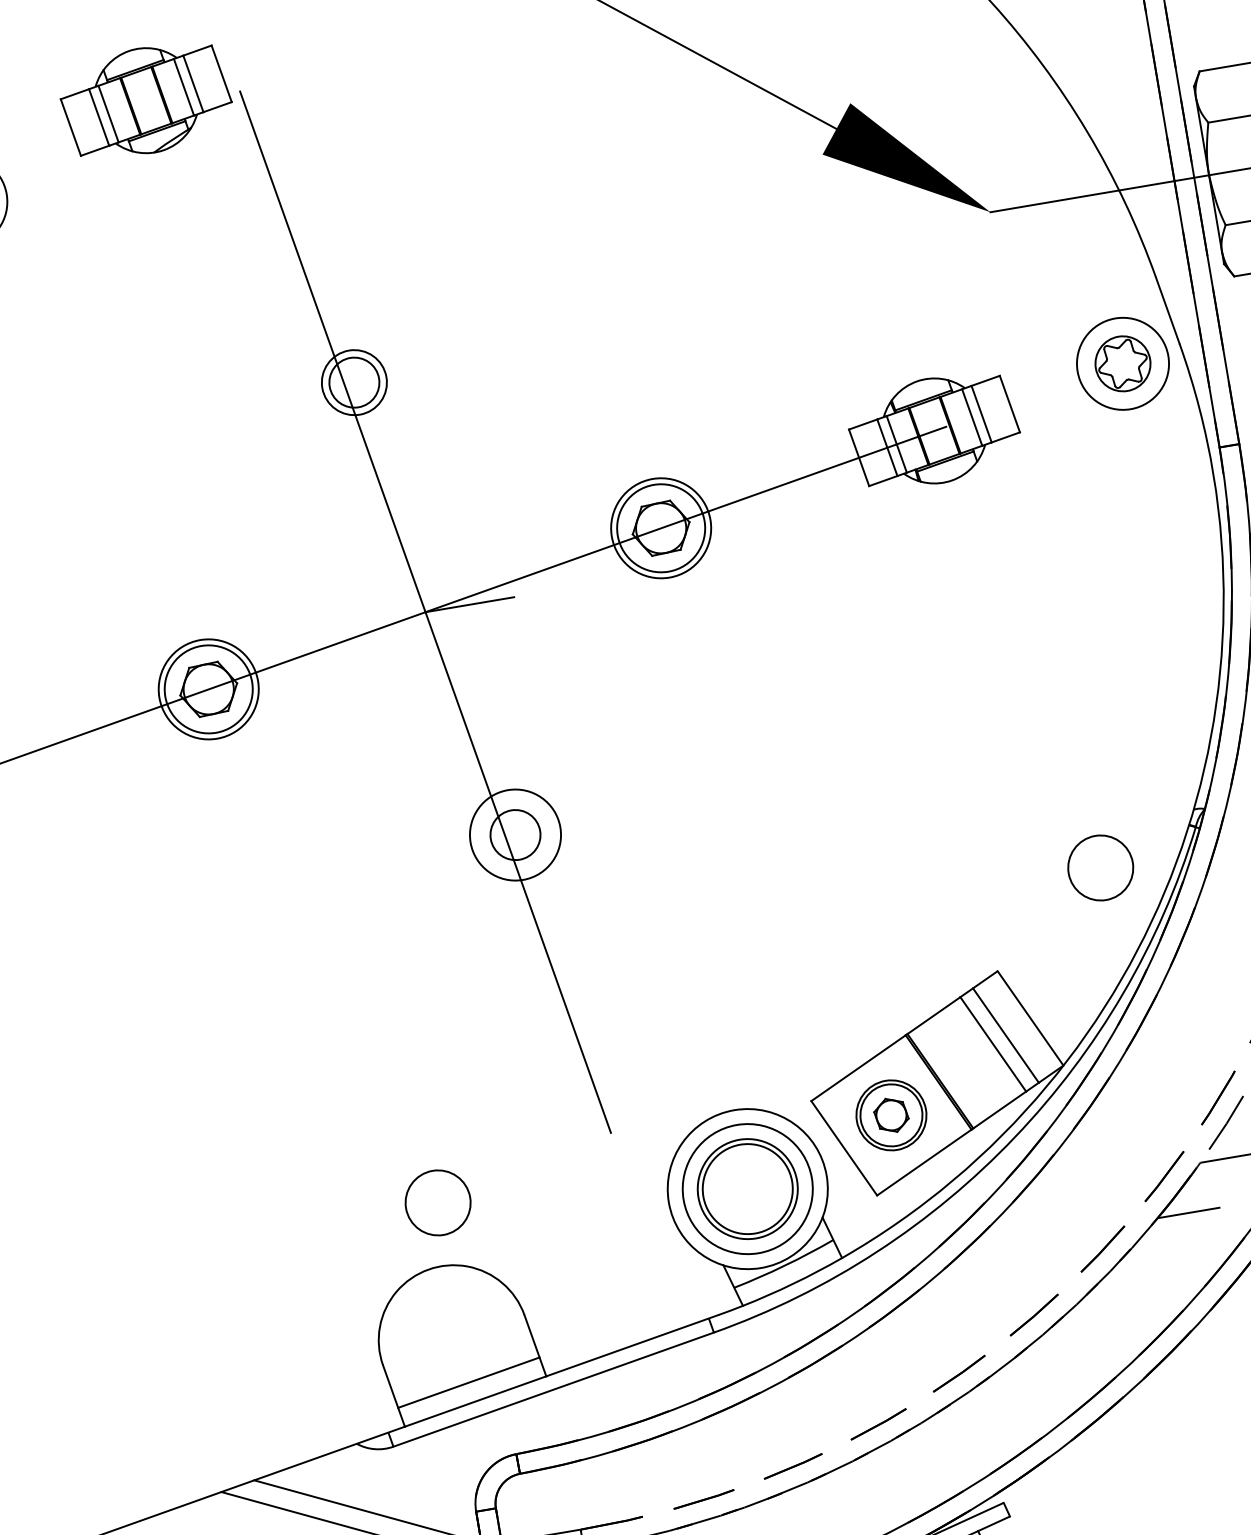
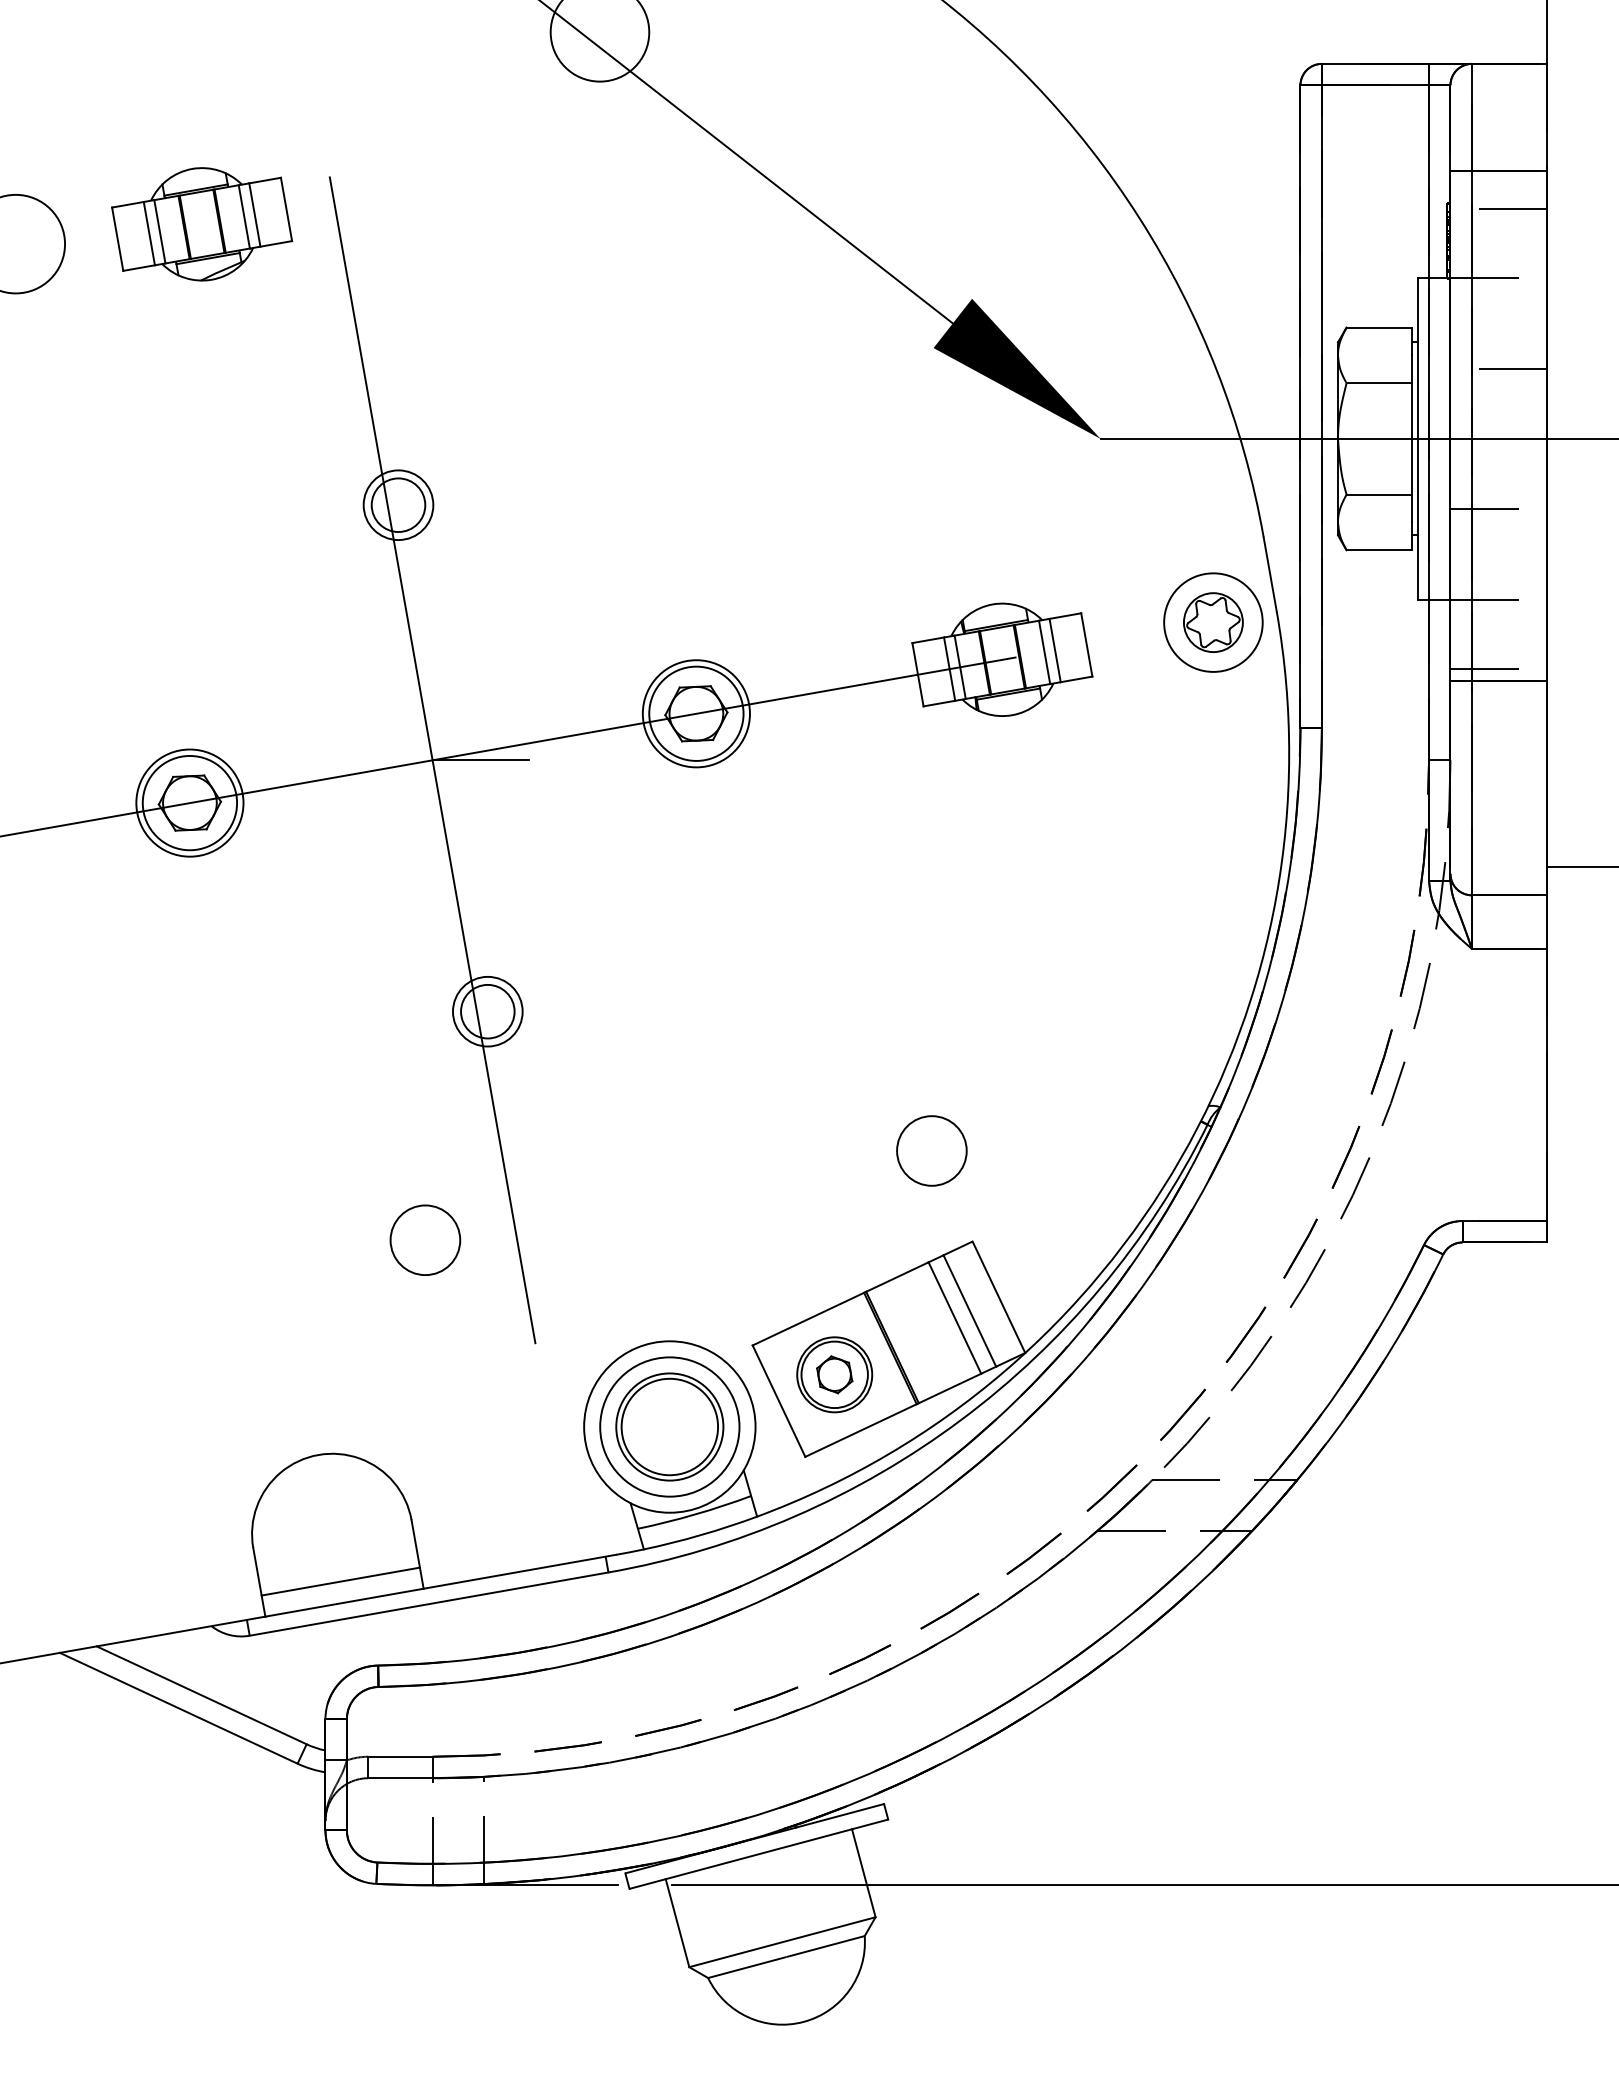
part: (146, 100) -> (202, 224), moved
circle: (515, 834) -> (487, 1011), size x0.71
circle: (1100, 867) -> (931, 1150), moved
circle: (438, 1202) -> (425, 1239), moved

